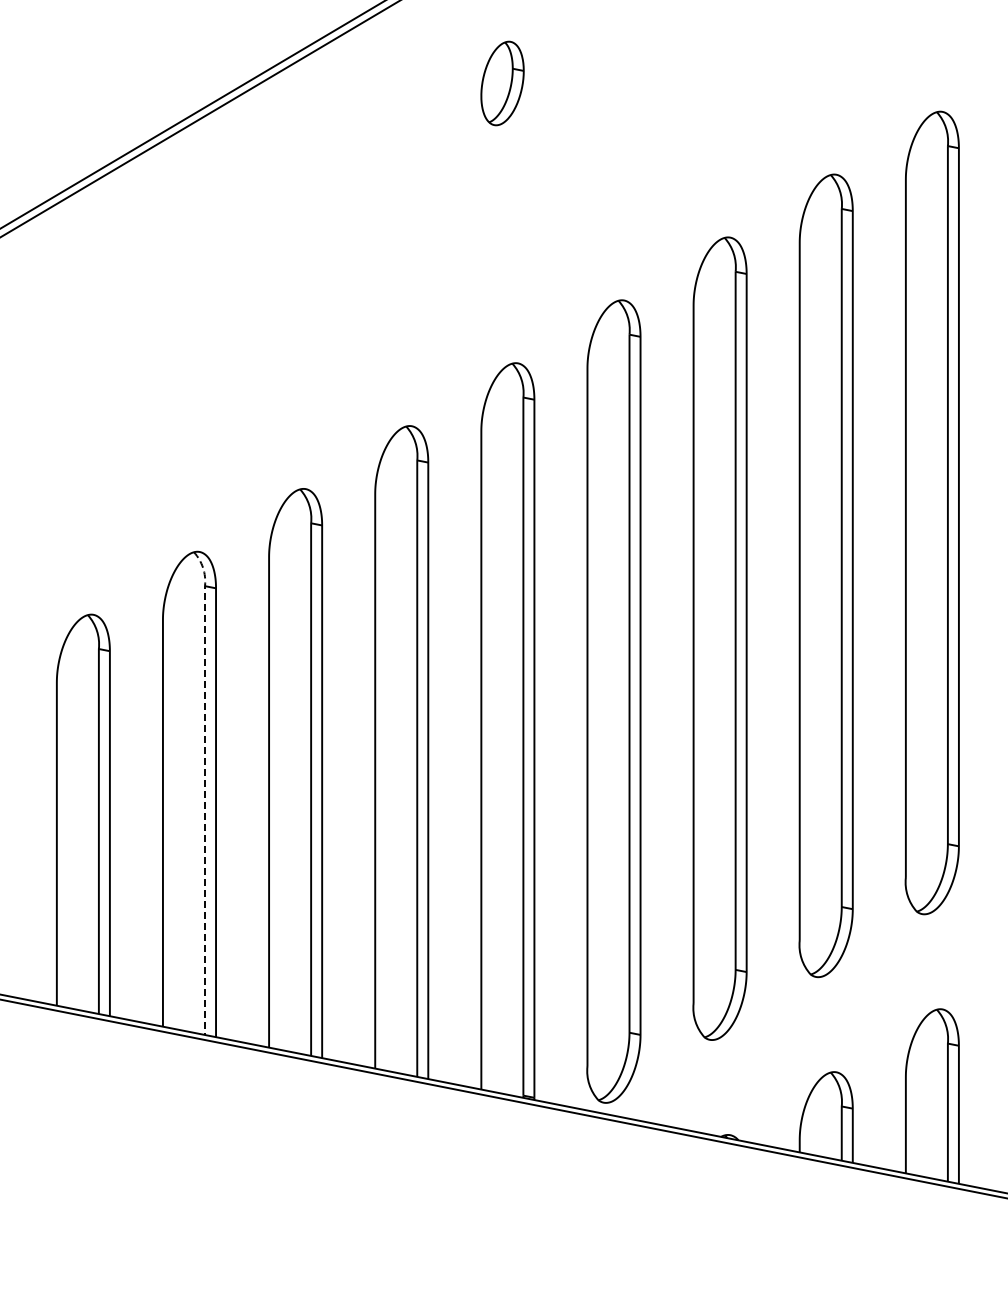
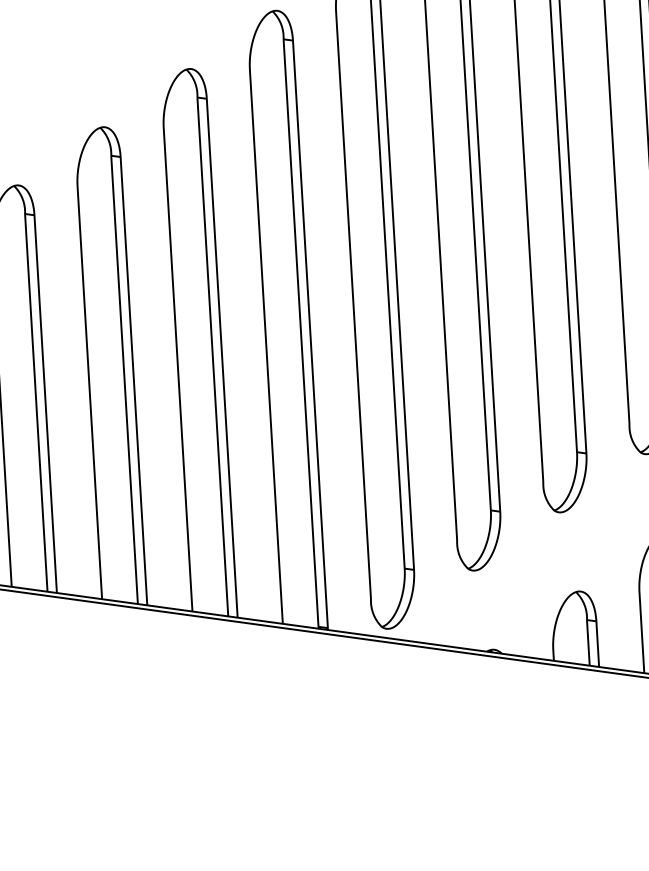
line: (205, 787) -> (35, 383), dashed -> solid

